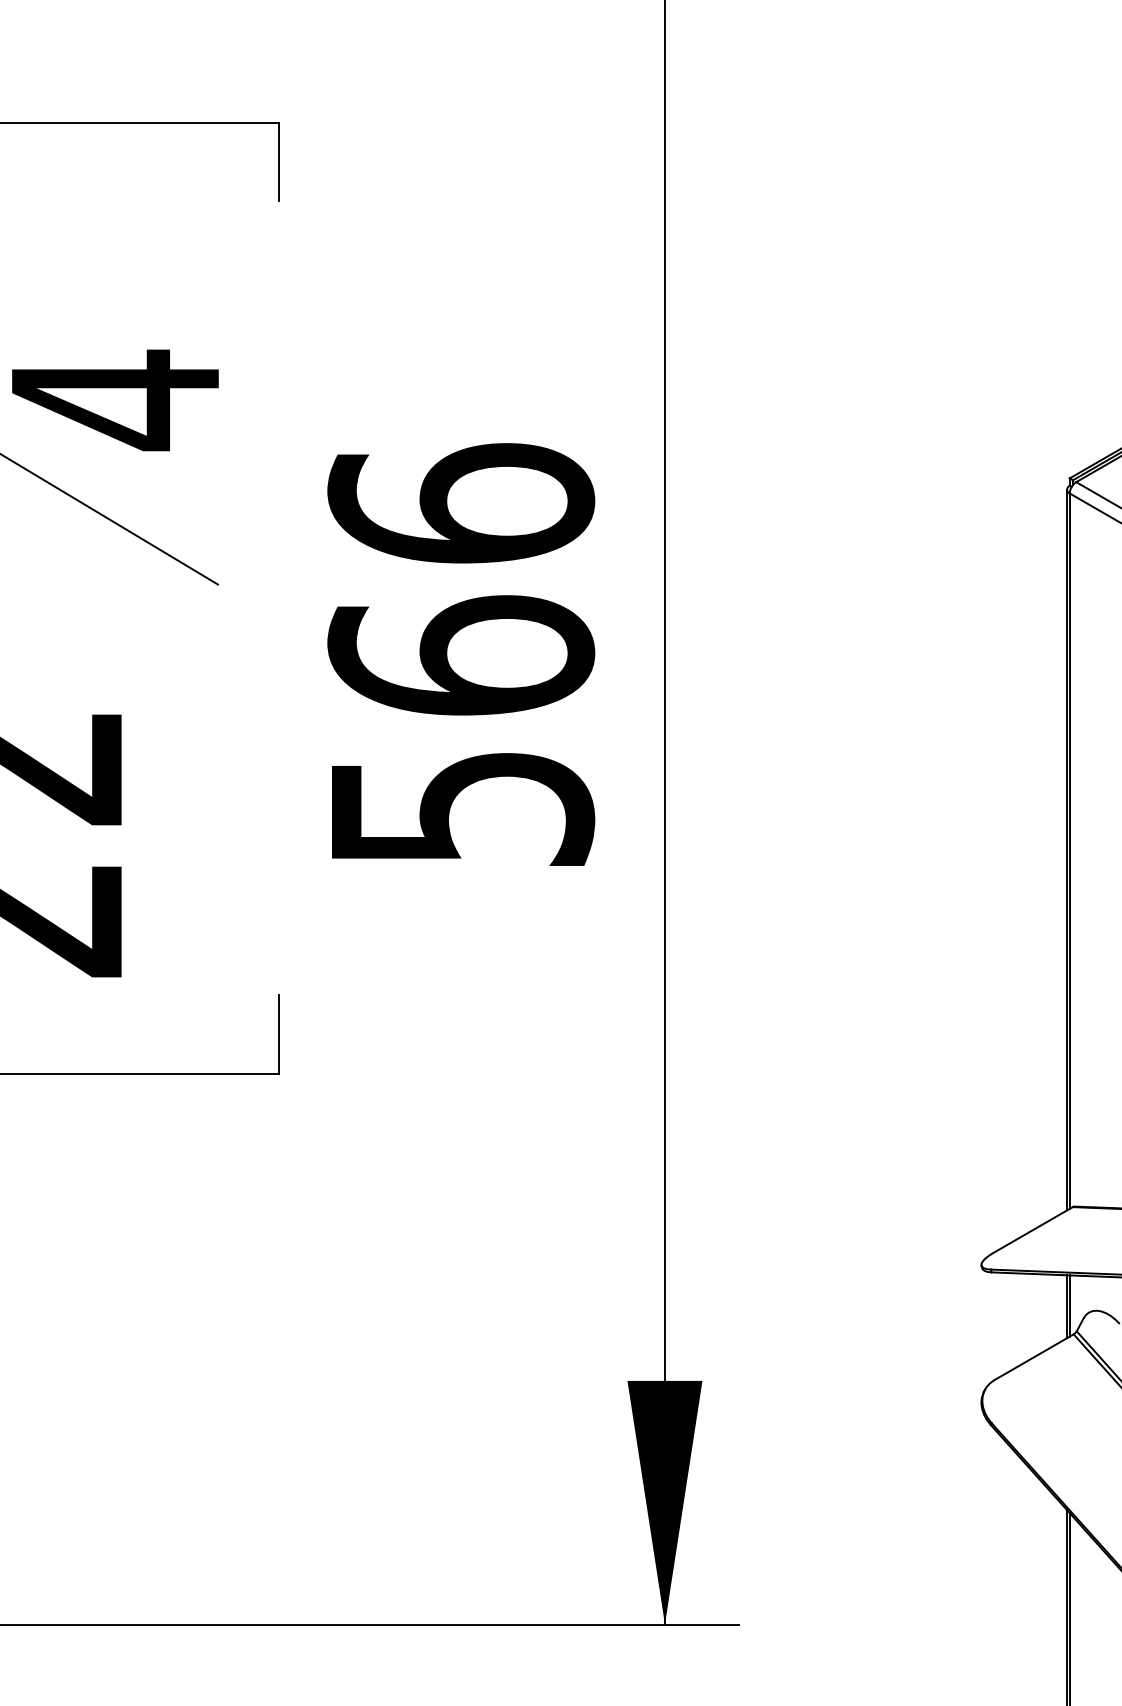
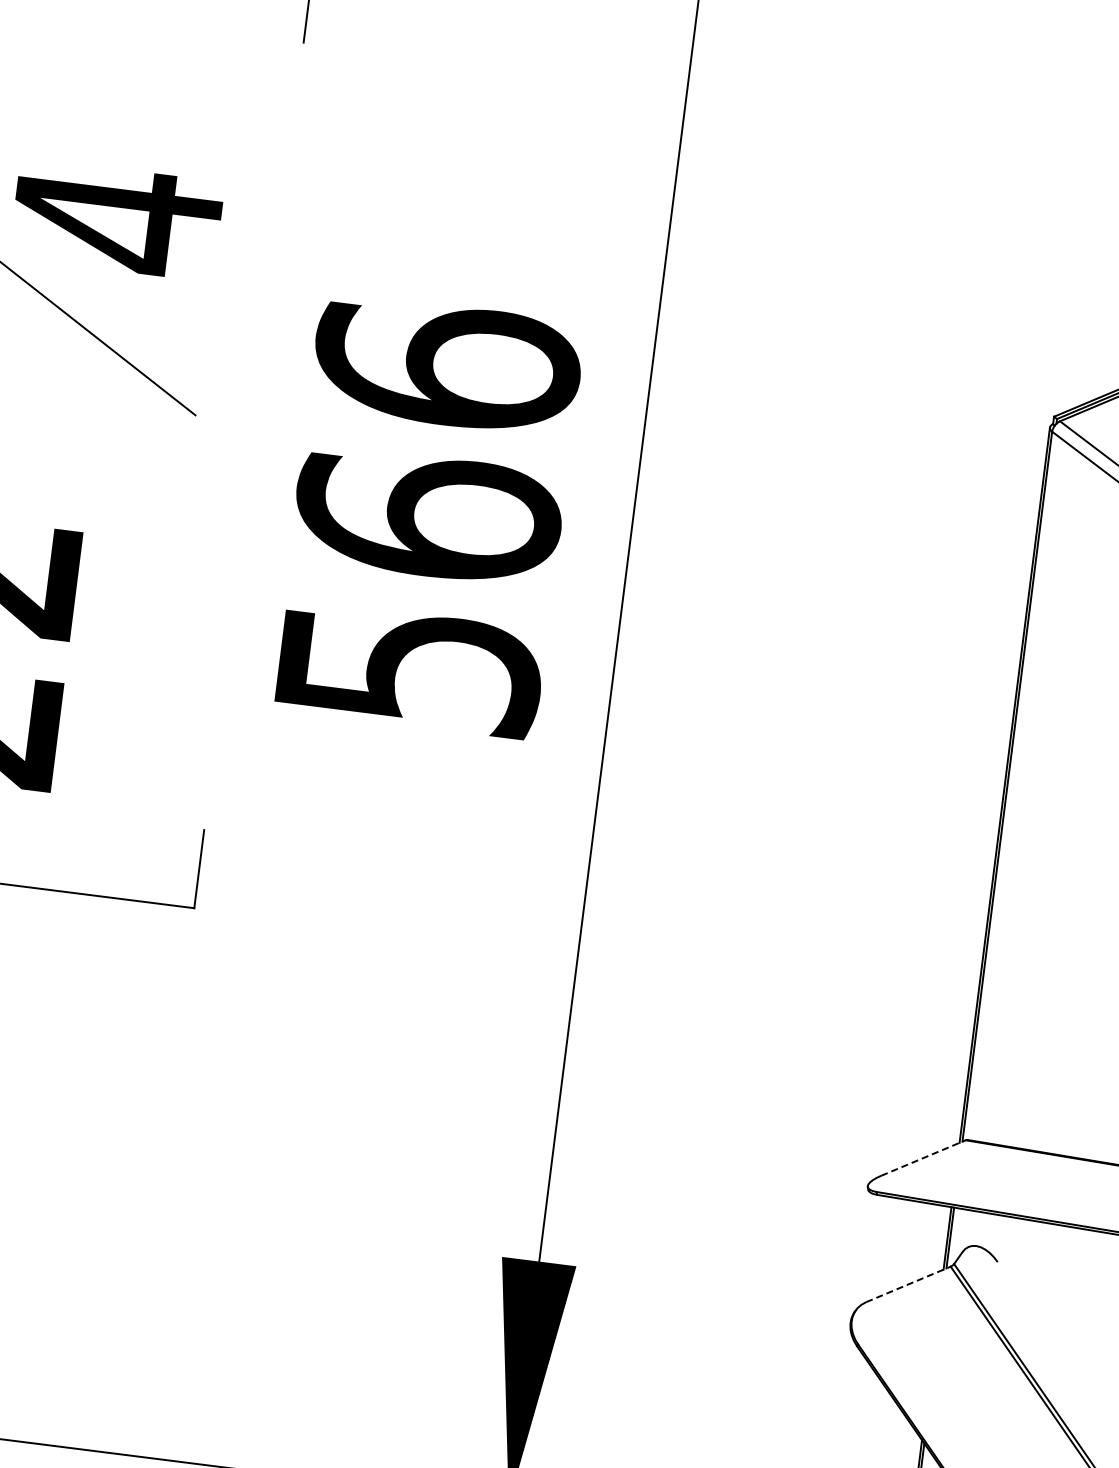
line: (1033, 1230) -> (923, 1158), solid -> dashed
line: (1034, 1357) -> (908, 1284), solid -> dashed

